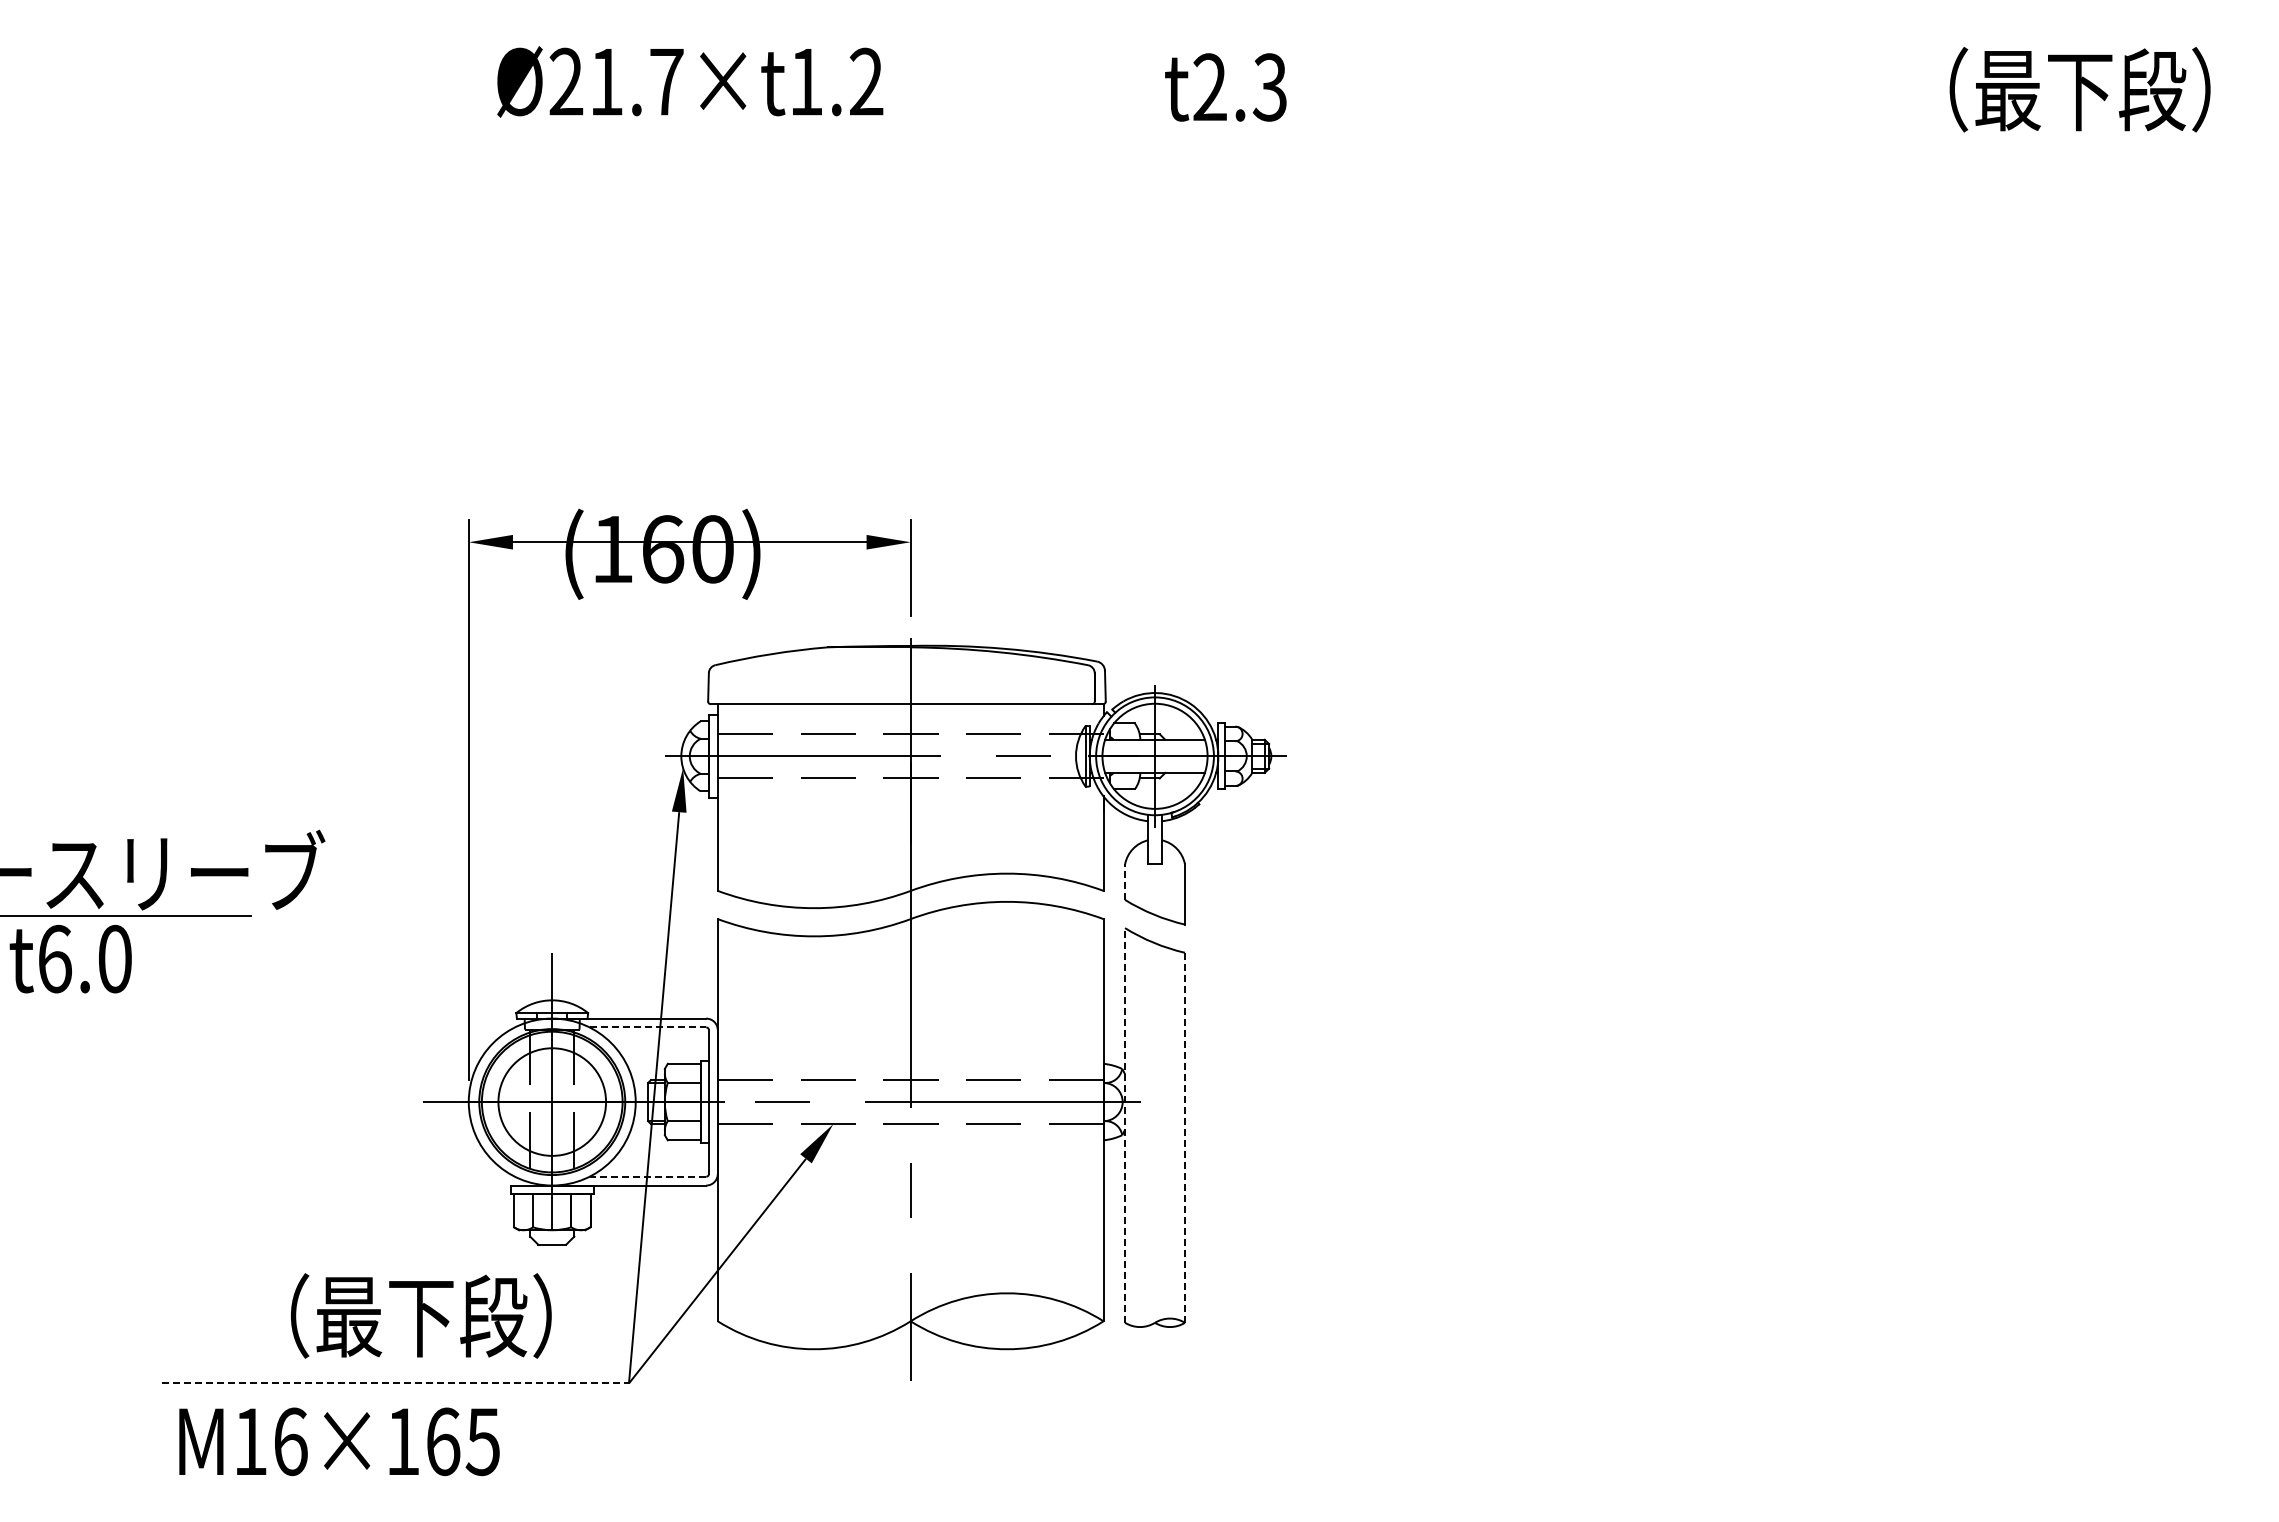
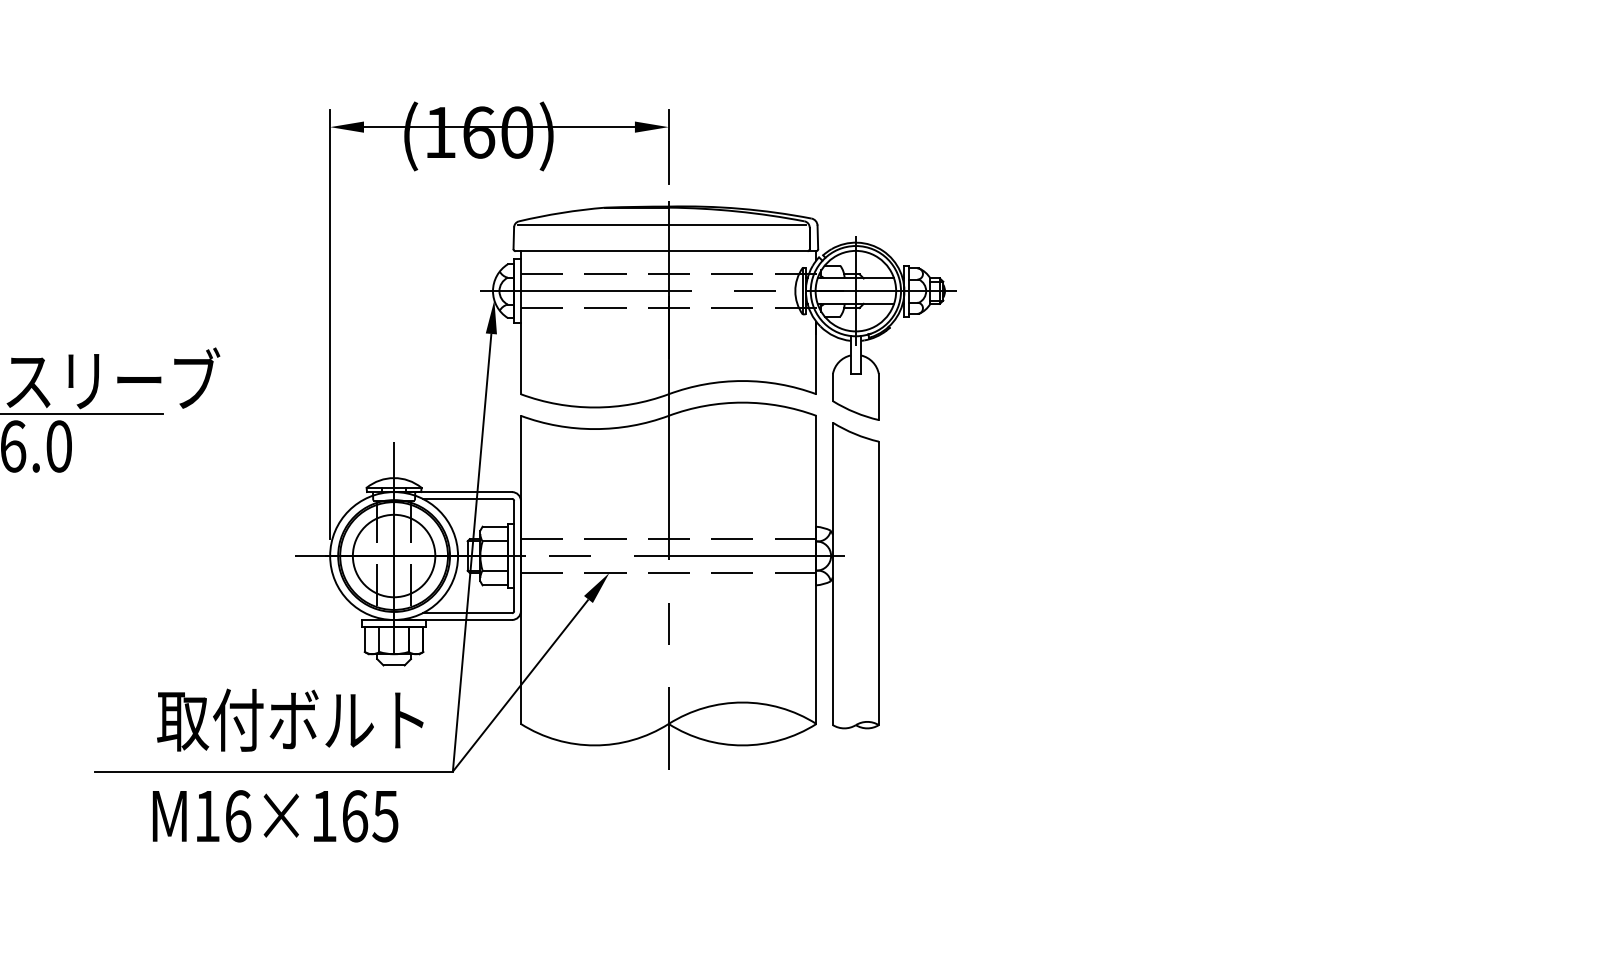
line: (901, 670) -> (661, 225), added
line: (1125, 882) -> (833, 387), dashed -> solid
line: (648, 1027) -> (467, 498), dashed -> solid
line: (1125, 1124) -> (833, 573), dashed -> solid
line: (1184, 1137) -> (878, 583), dashed -> solid
line: (648, 1176) -> (467, 613), dashed -> solid
text: (416, 1315) -> (290, 719), （最下段） -> 取付ボルト
line: (396, 1383) -> (274, 771), dashed -> solid
text: (339, 1441) -> (275, 816), moved

